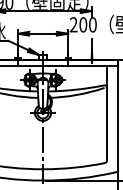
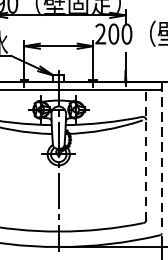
line: (107, 113) -> (146, 155), solid -> dashed
line: (118, 115) -> (161, 158), solid -> dashed

